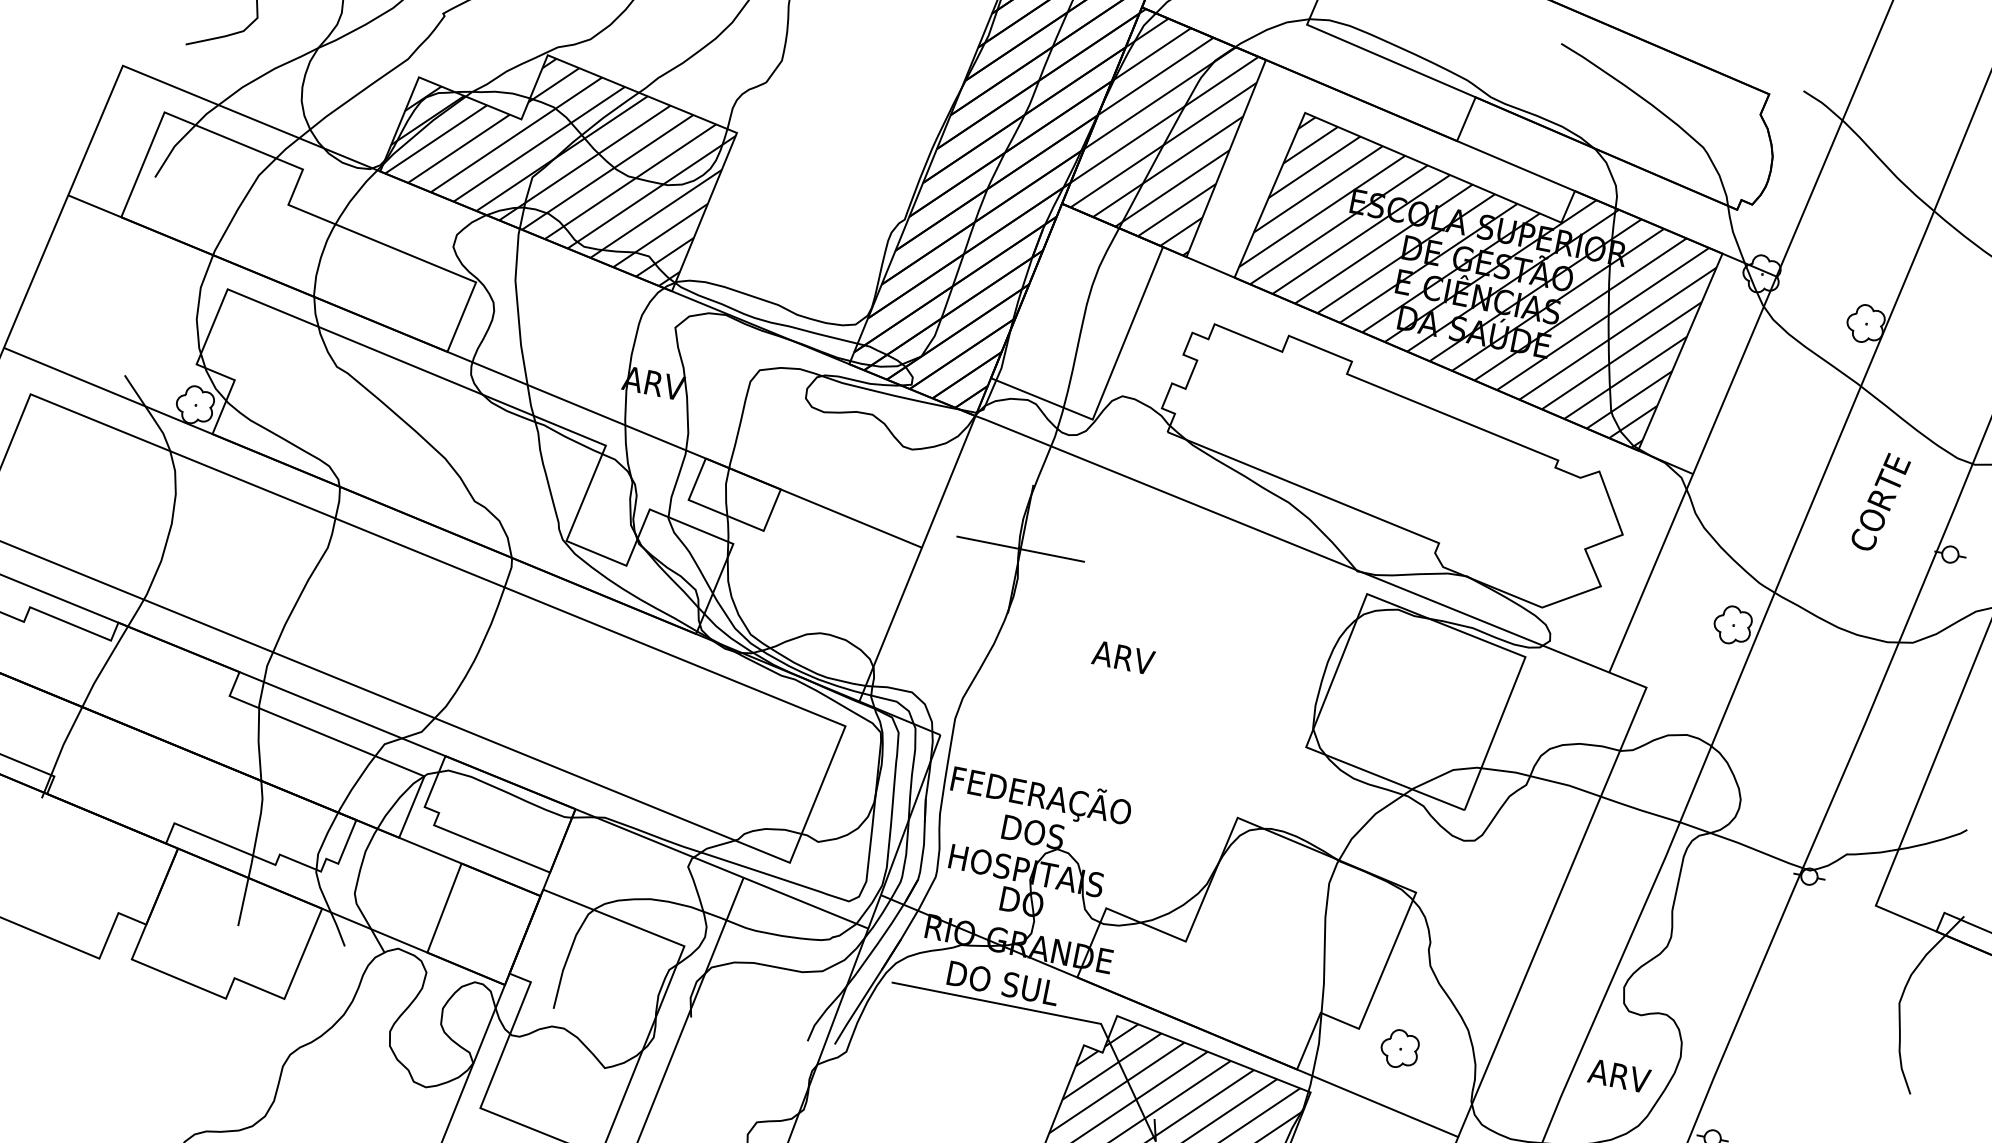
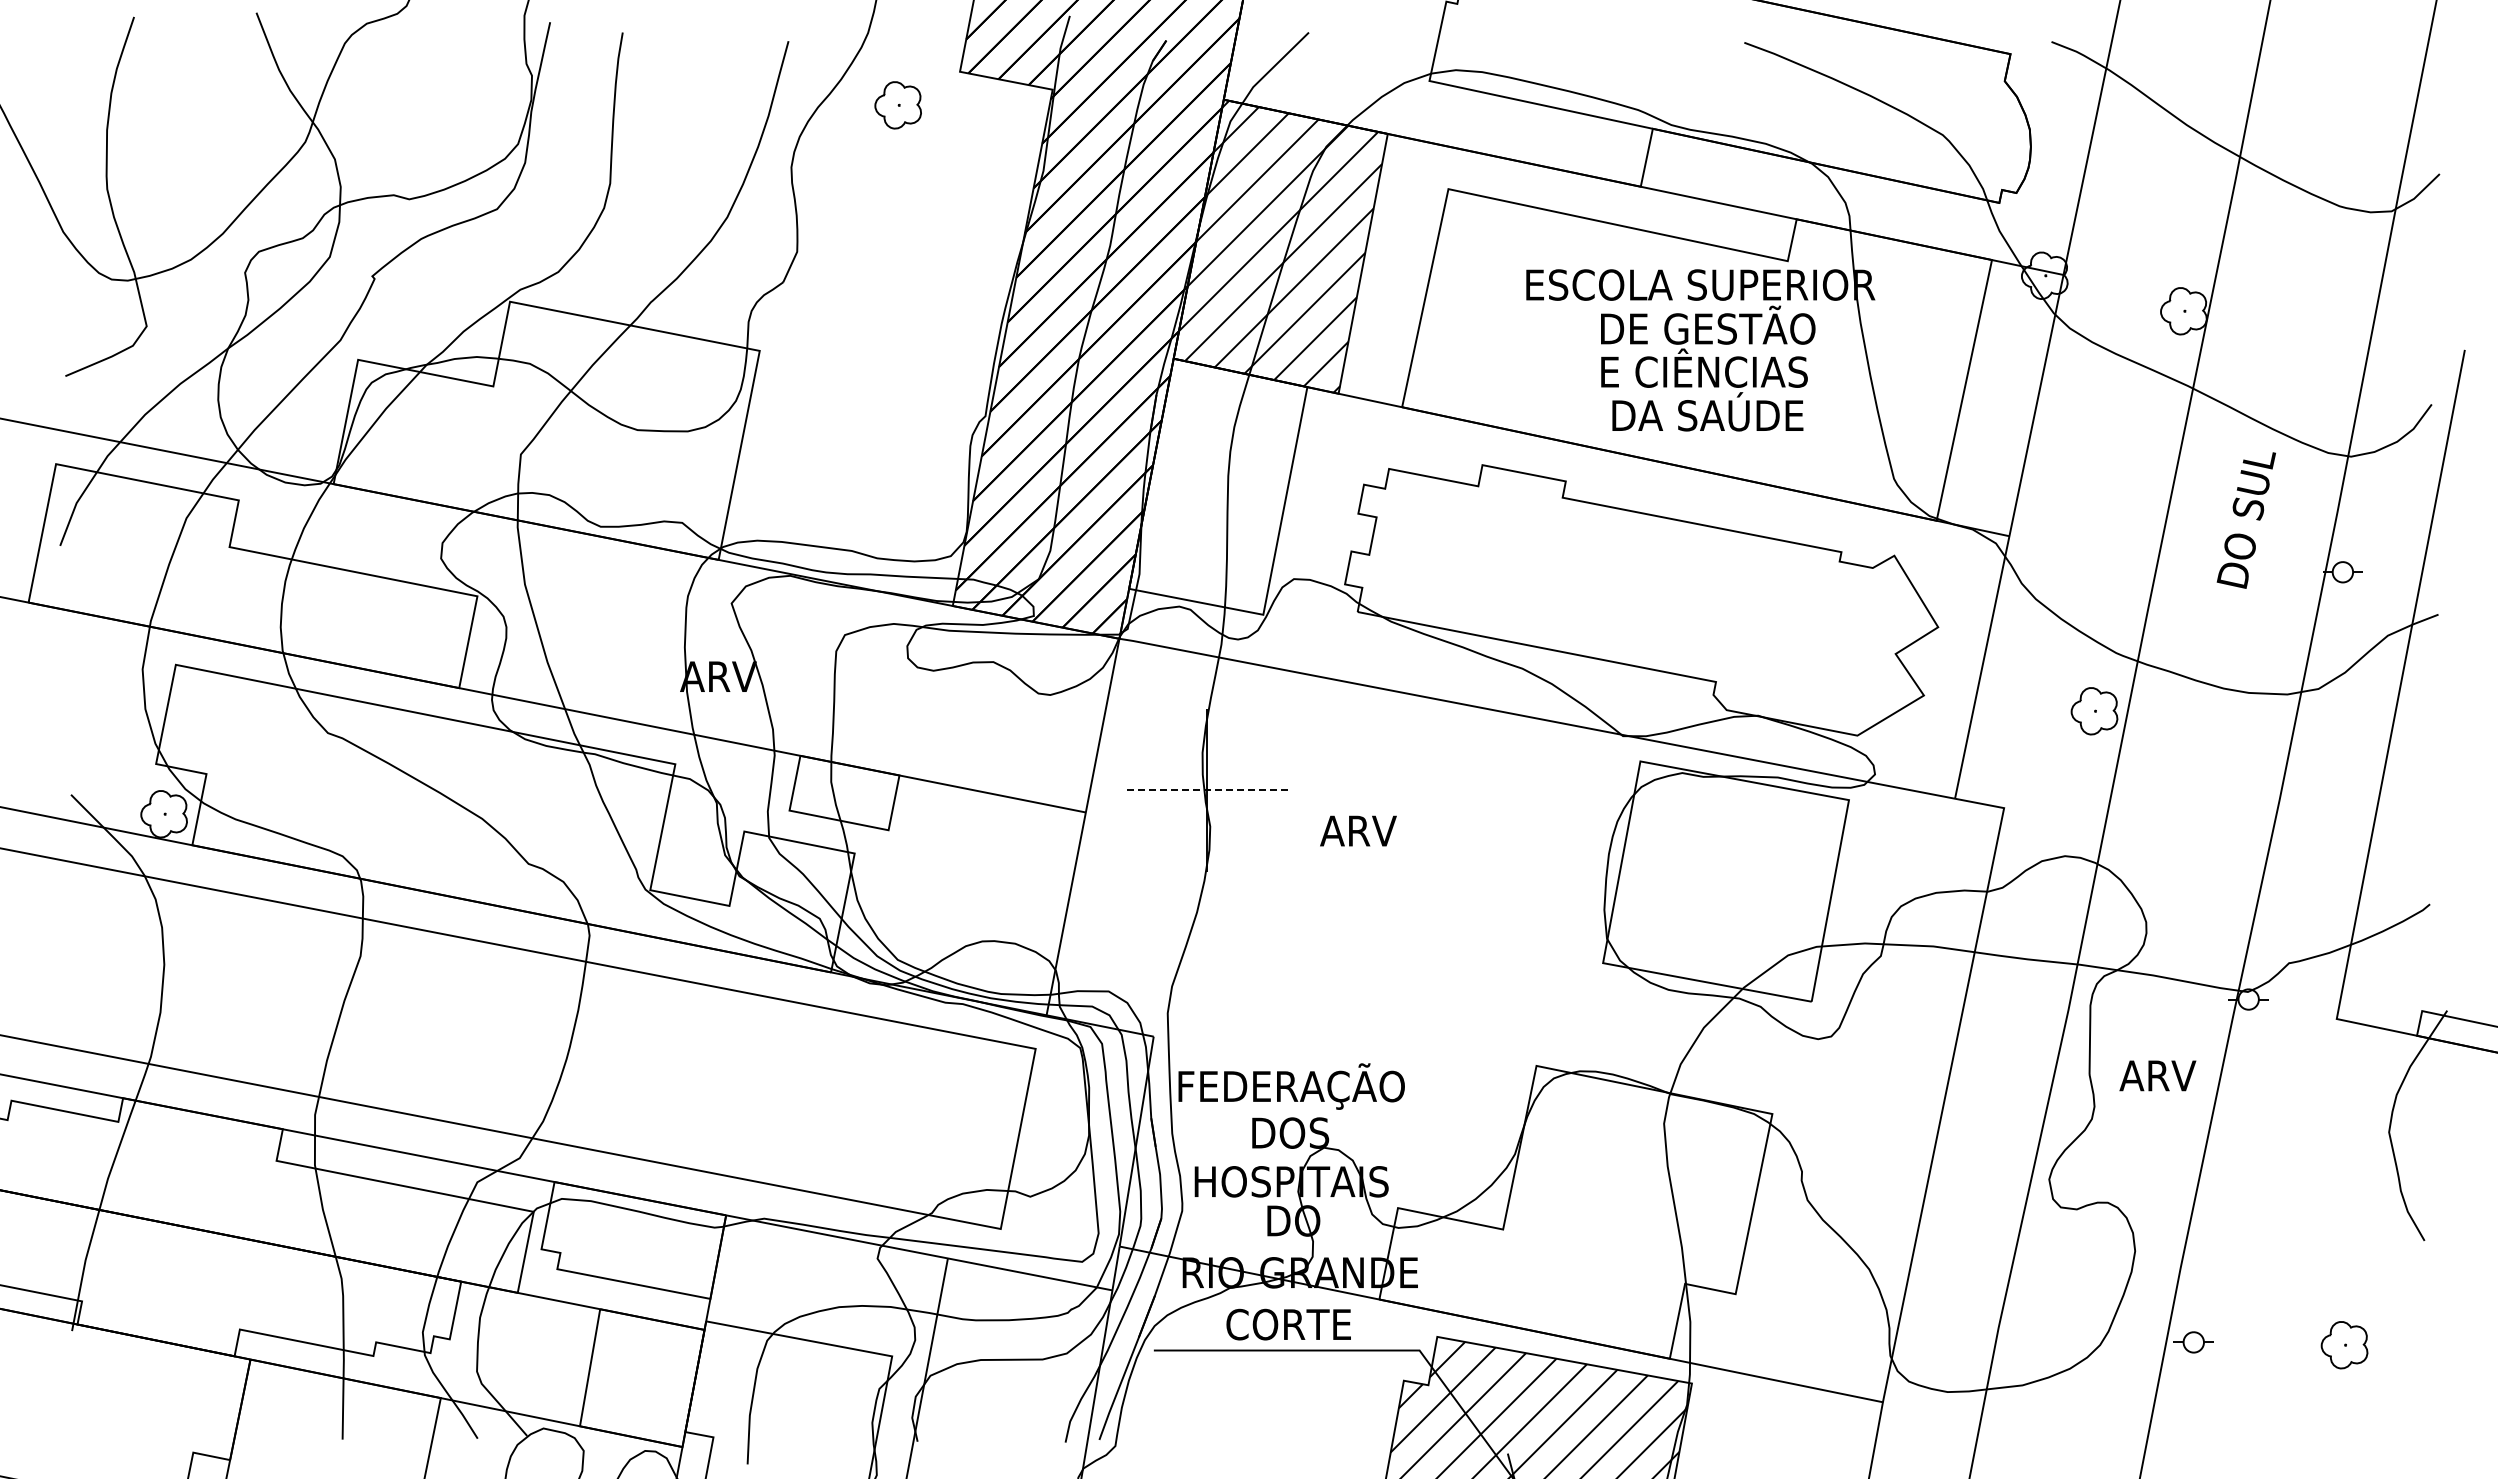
hatch: (558, 162) -> (549, 430), removed
hatch: (1474, 282) -> (1696, 355), removed
text: (1882, 498) -> (2246, 520), CORTE -> DO SUL
line: (1020, 549) -> (1206, 790), solid -> dashed
text: (1123, 657) -> (1358, 830), moved
text: (1003, 983) -> (1290, 1324), DO SUL -> CORTE
part: (1400, 1048) -> (1790, 1308), removed
text: (1619, 1075) -> (2157, 1075), moved

